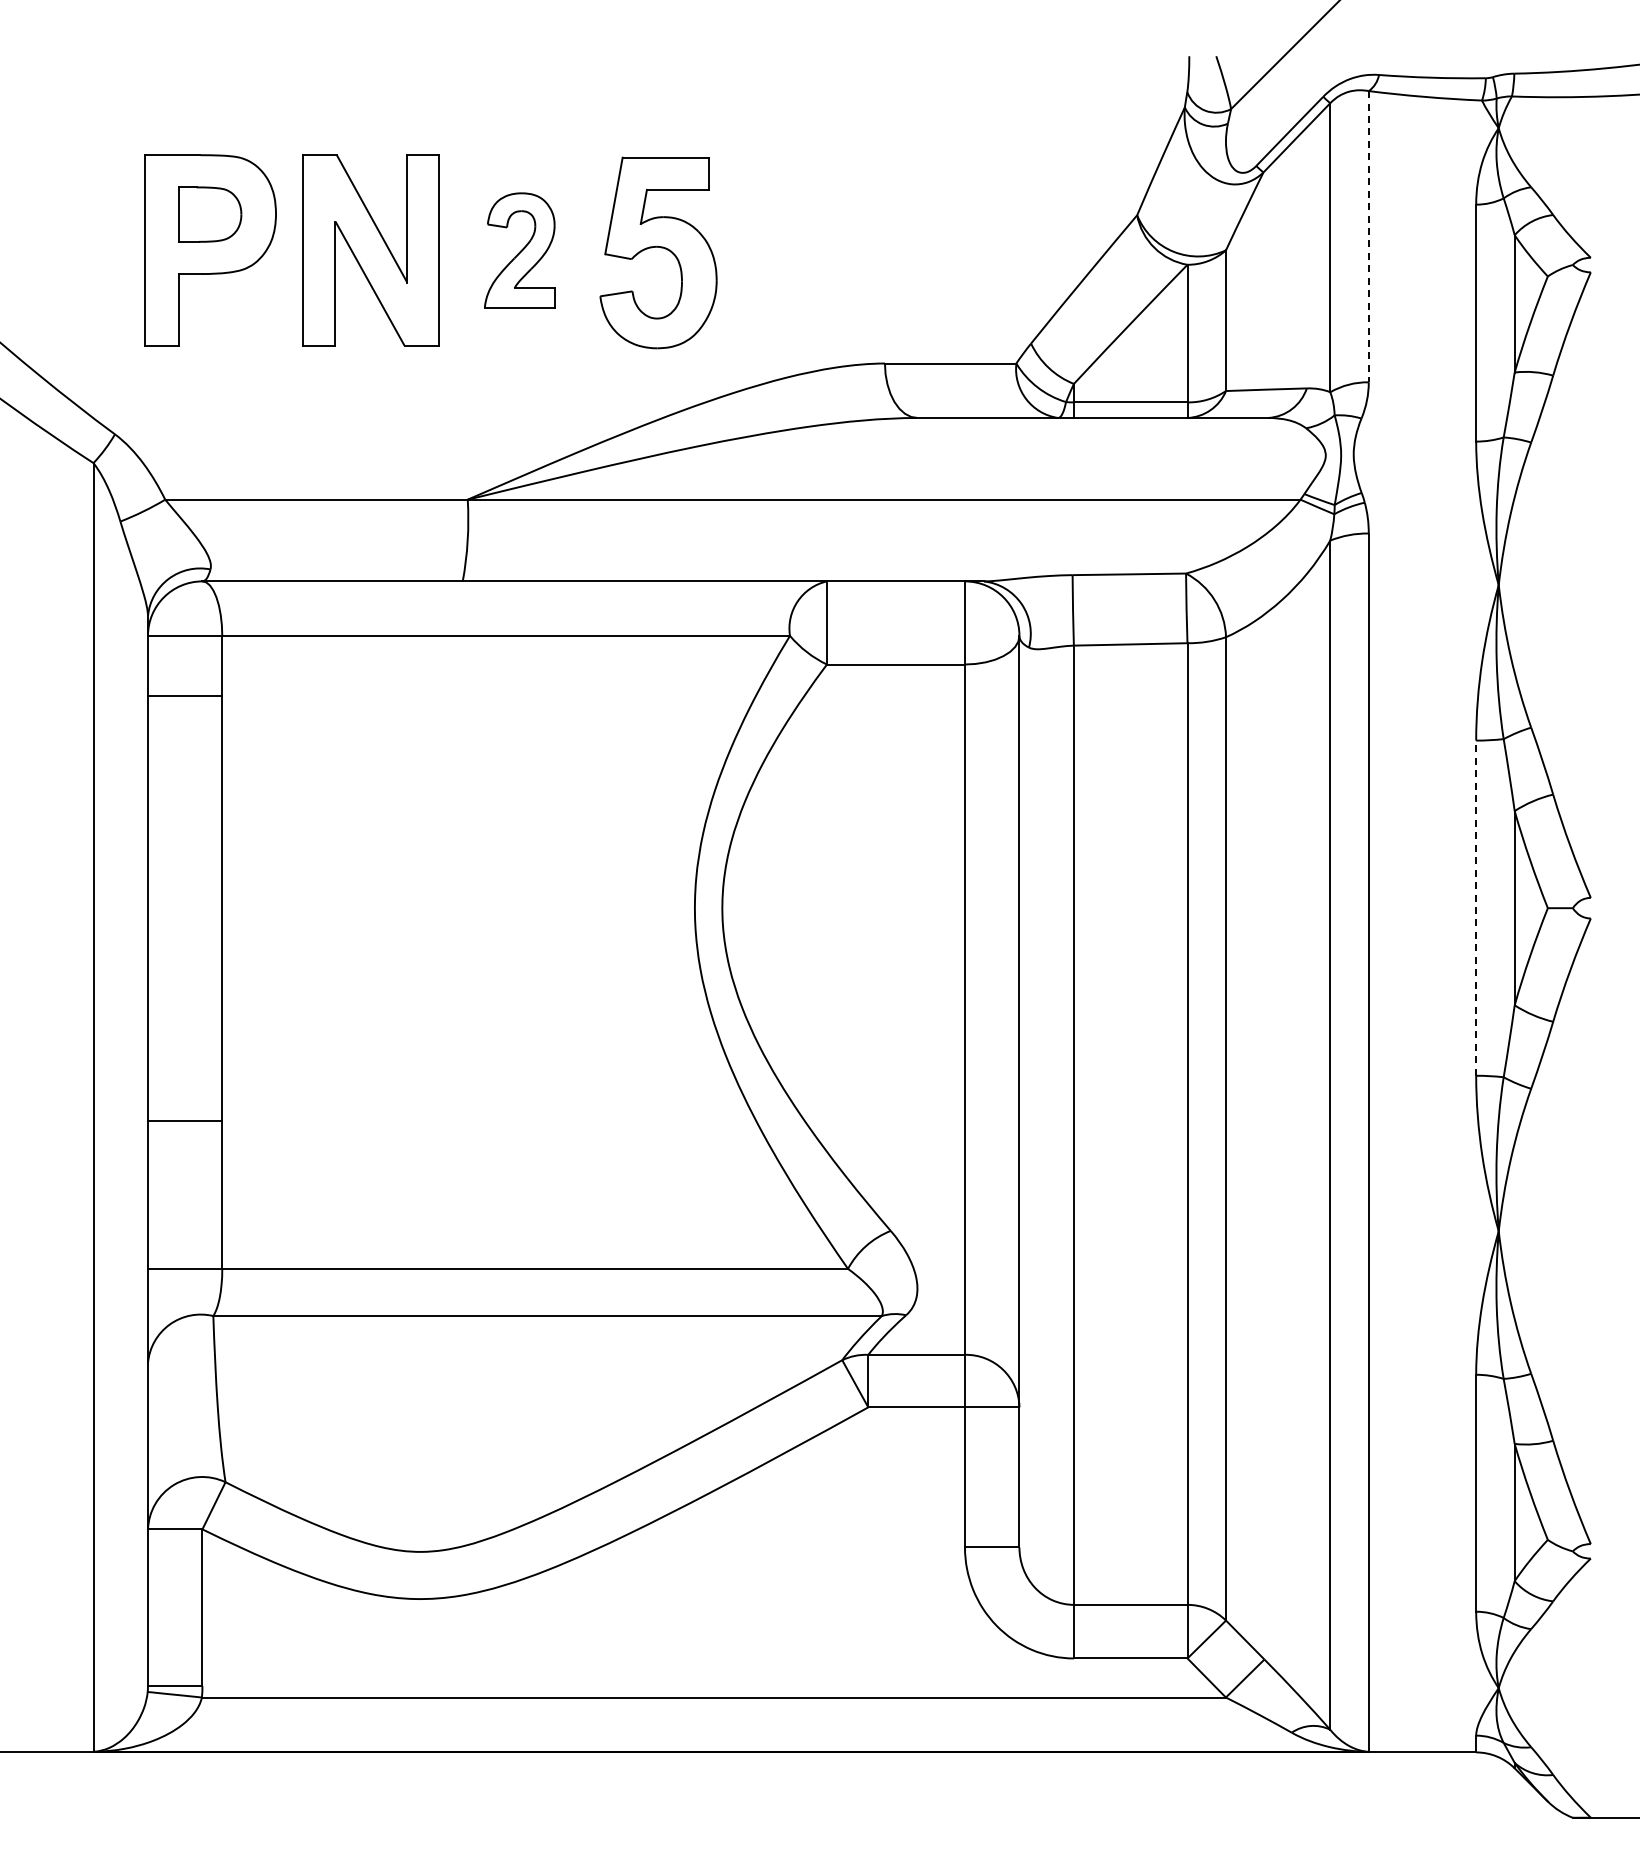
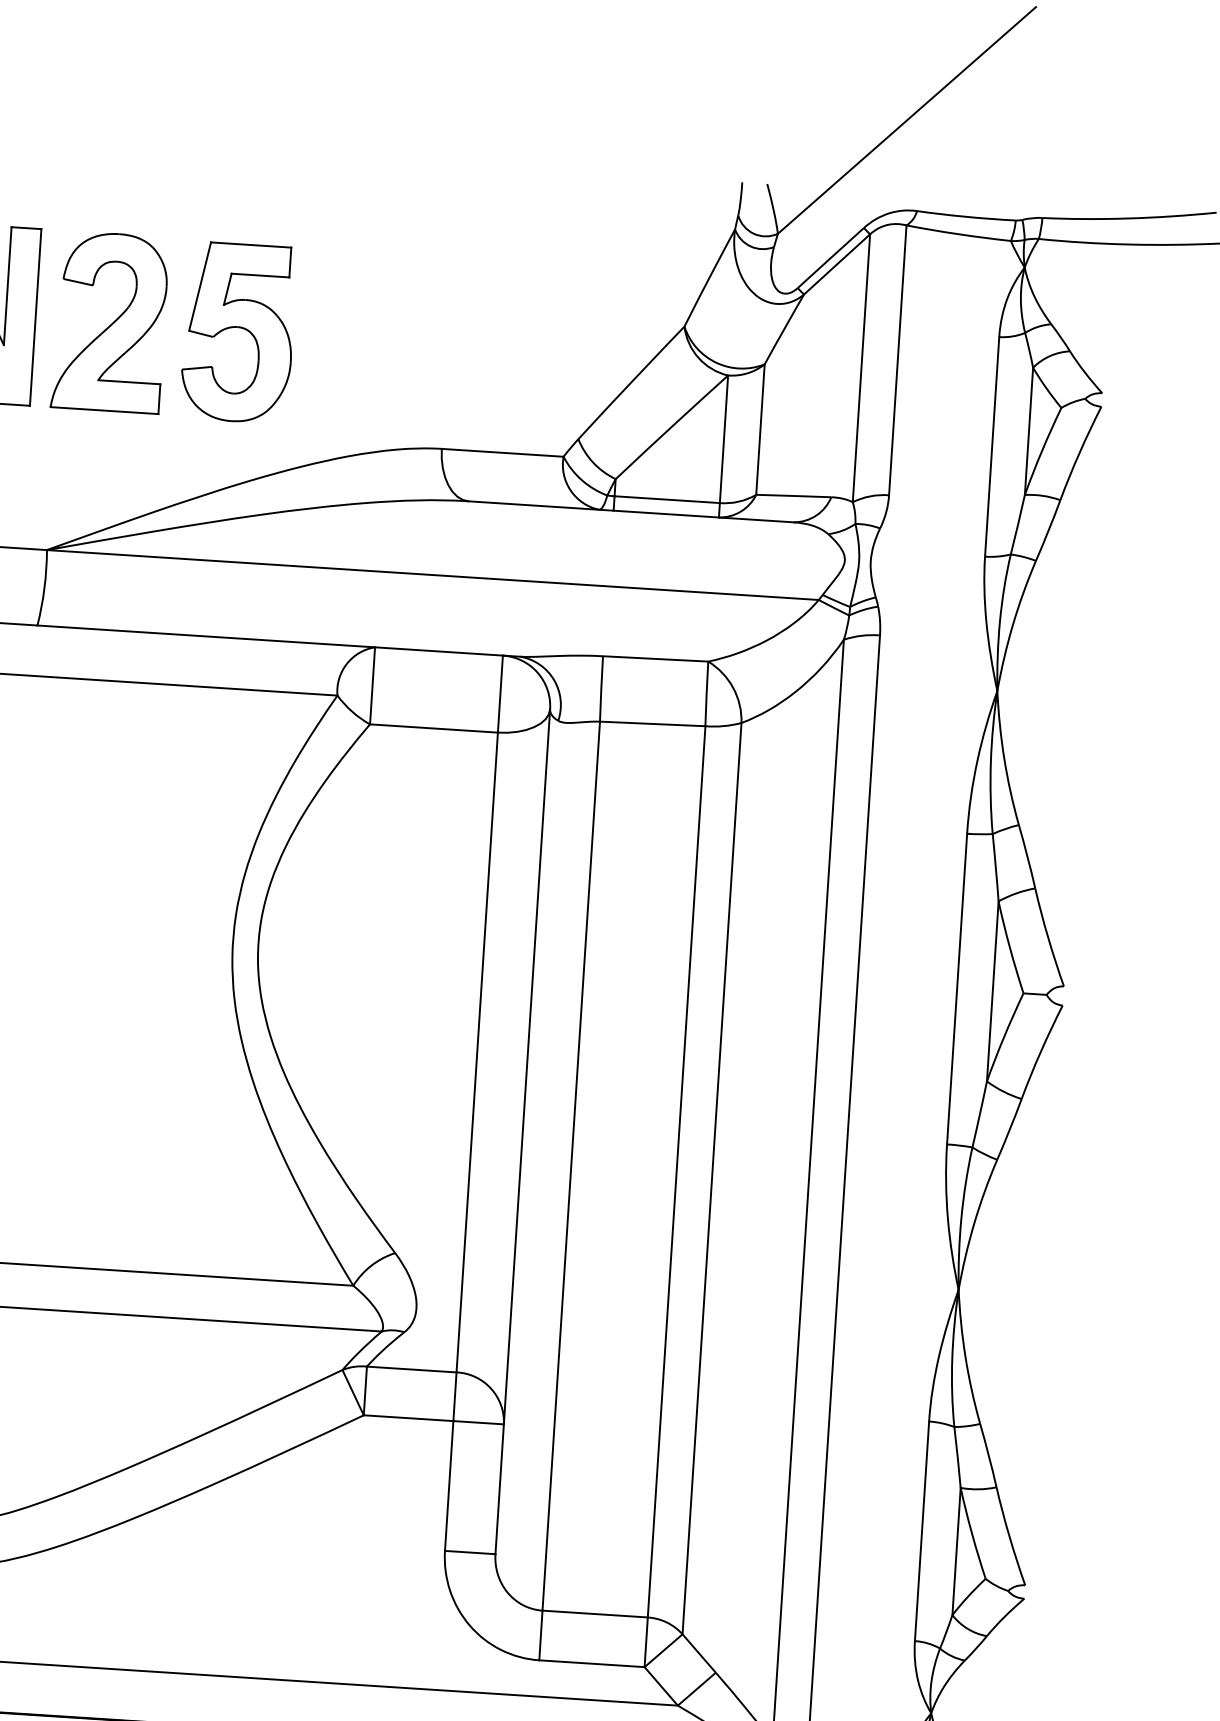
line: (1368, 236) -> (897, 360), dashed -> solid
part: (519, 250) -> (109, 322), size x1.67
line: (1476, 908) -> (957, 989), dashed -> solid

